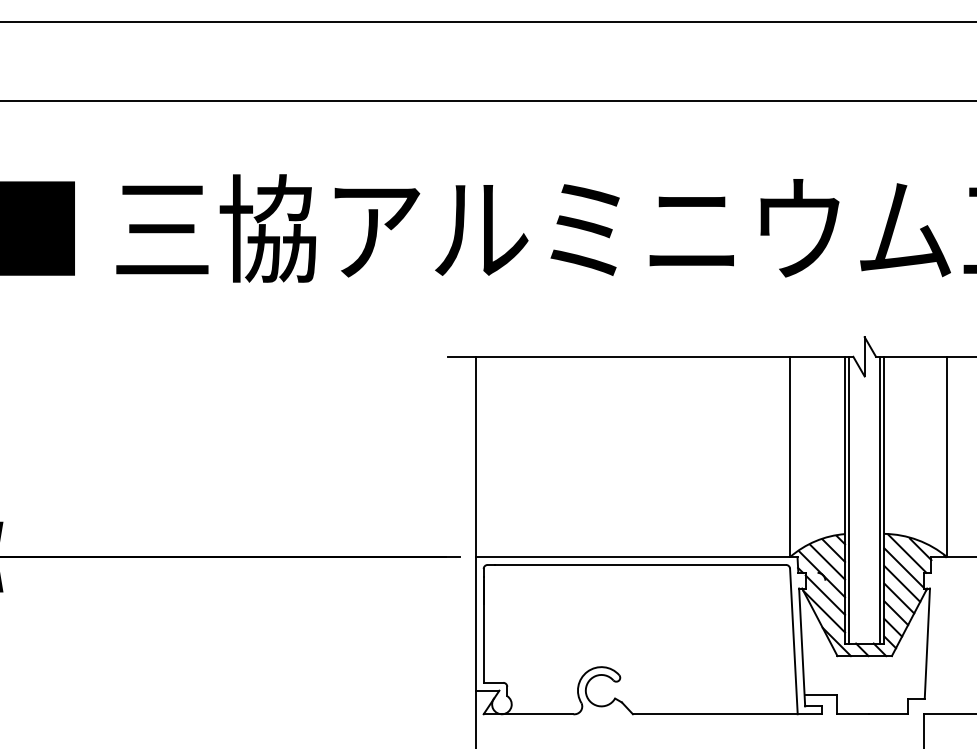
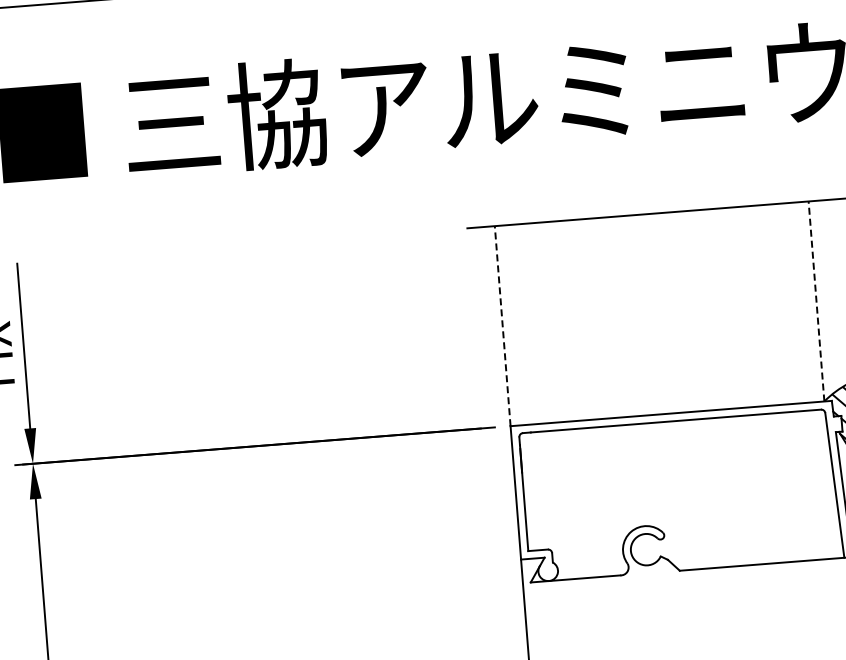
line: (475, 456) -> (502, 325), solid -> dashed
line: (790, 456) -> (816, 300), solid -> dashed

